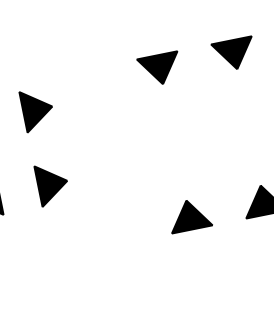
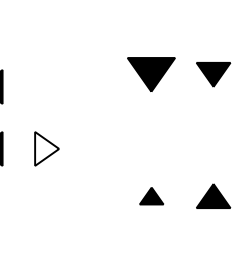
part: (159, 69) -> (151, 74), size x1.4
part: (36, 109) -> (46, 86), removed
fill: (53, 183) -> (47, 148), removed
part: (189, 214) -> (151, 195), size x0.7

